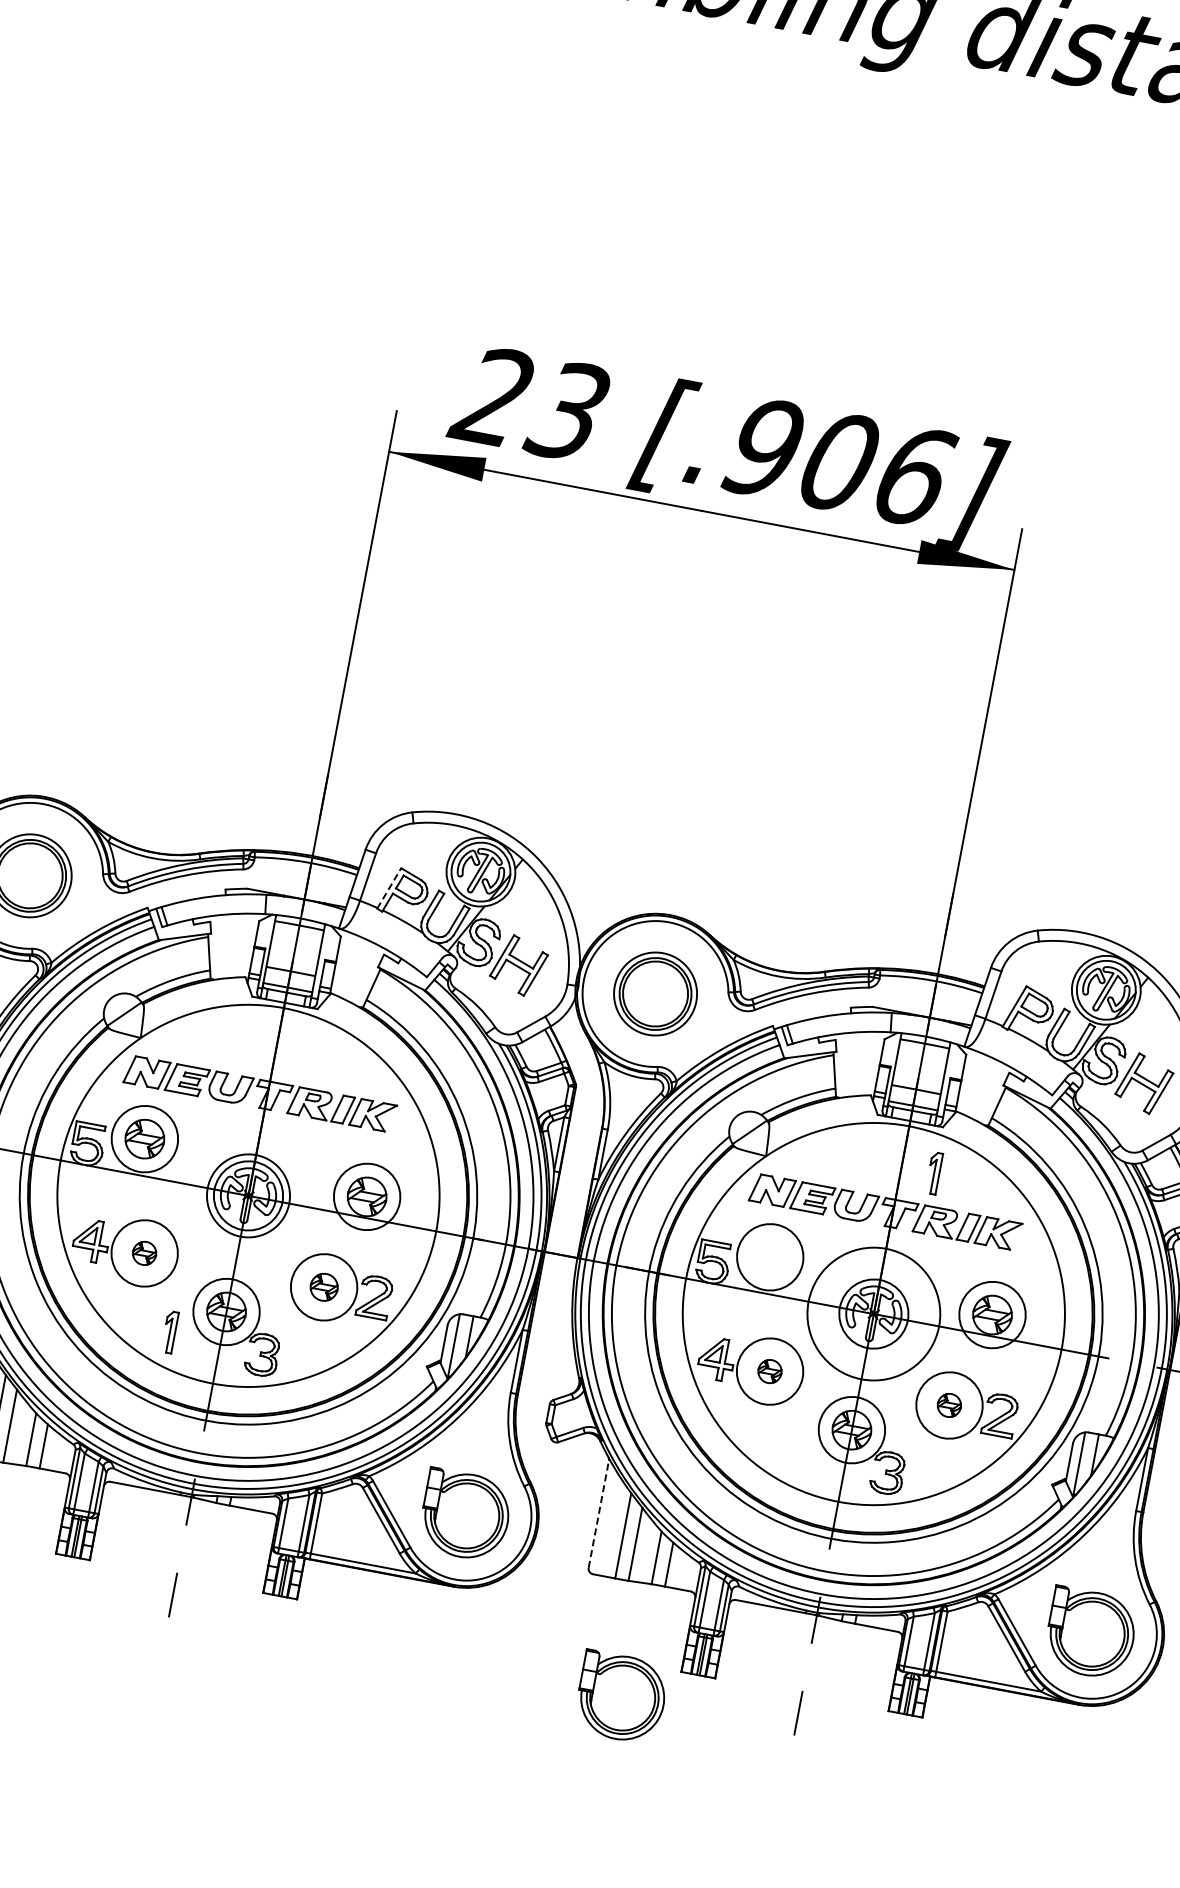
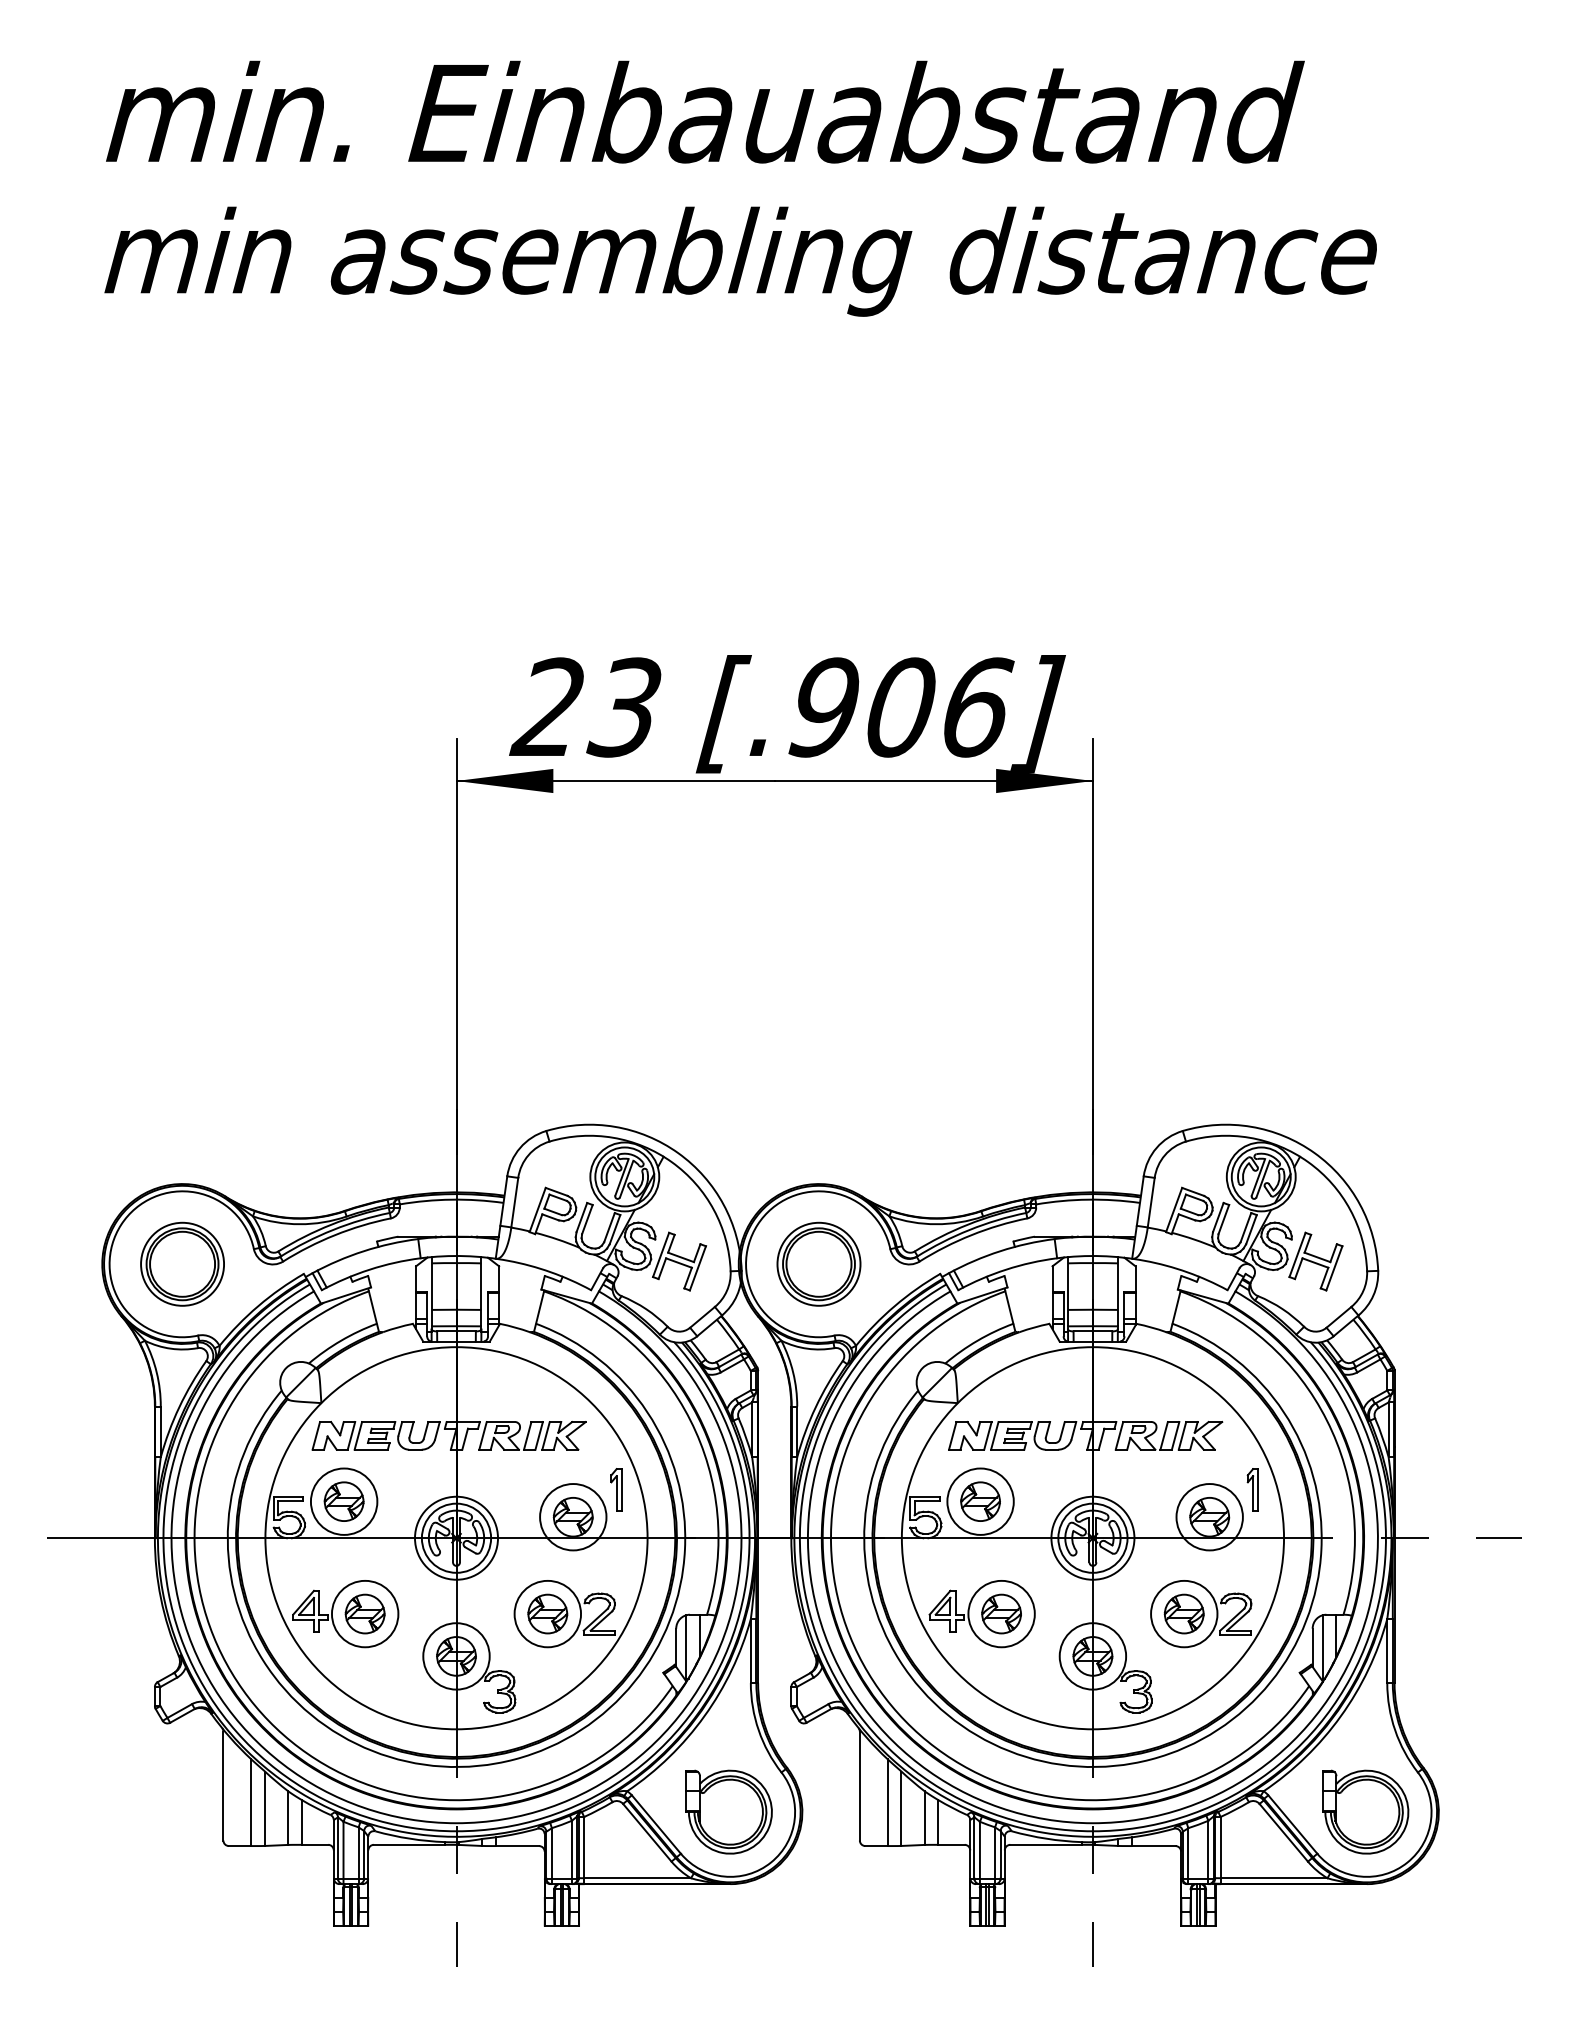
line: (388, 888) -> (537, 1210), dashed -> solid
part: (933, 1172) -> (1252, 1489), moved
part: (144, 1252) -> (364, 1613), size x1.67
part: (770, 1257) -> (980, 1501), added
part: (323, 1286) -> (547, 1613), size x1.43
circle: (873, 1313) -> (1092, 1537), size x0.62
part: (169, 1331) -> (616, 1489), moved
part: (770, 1371) -> (1001, 1613), size x1.67
part: (948, 1404) -> (1183, 1613), size x1.67
line: (598, 1513) -> (859, 1785), dashed -> solid
part: (620, 1697) -> (915, 1961), removed

